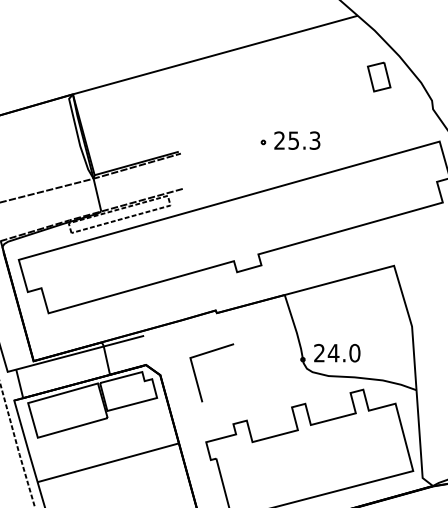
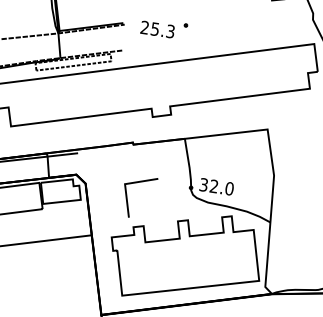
text: (297, 140) -> (157, 29), moved
text: (326, 352) -> (209, 185), 24.0 -> 32.0
line: (196, 375) -> (127, 197), moved

